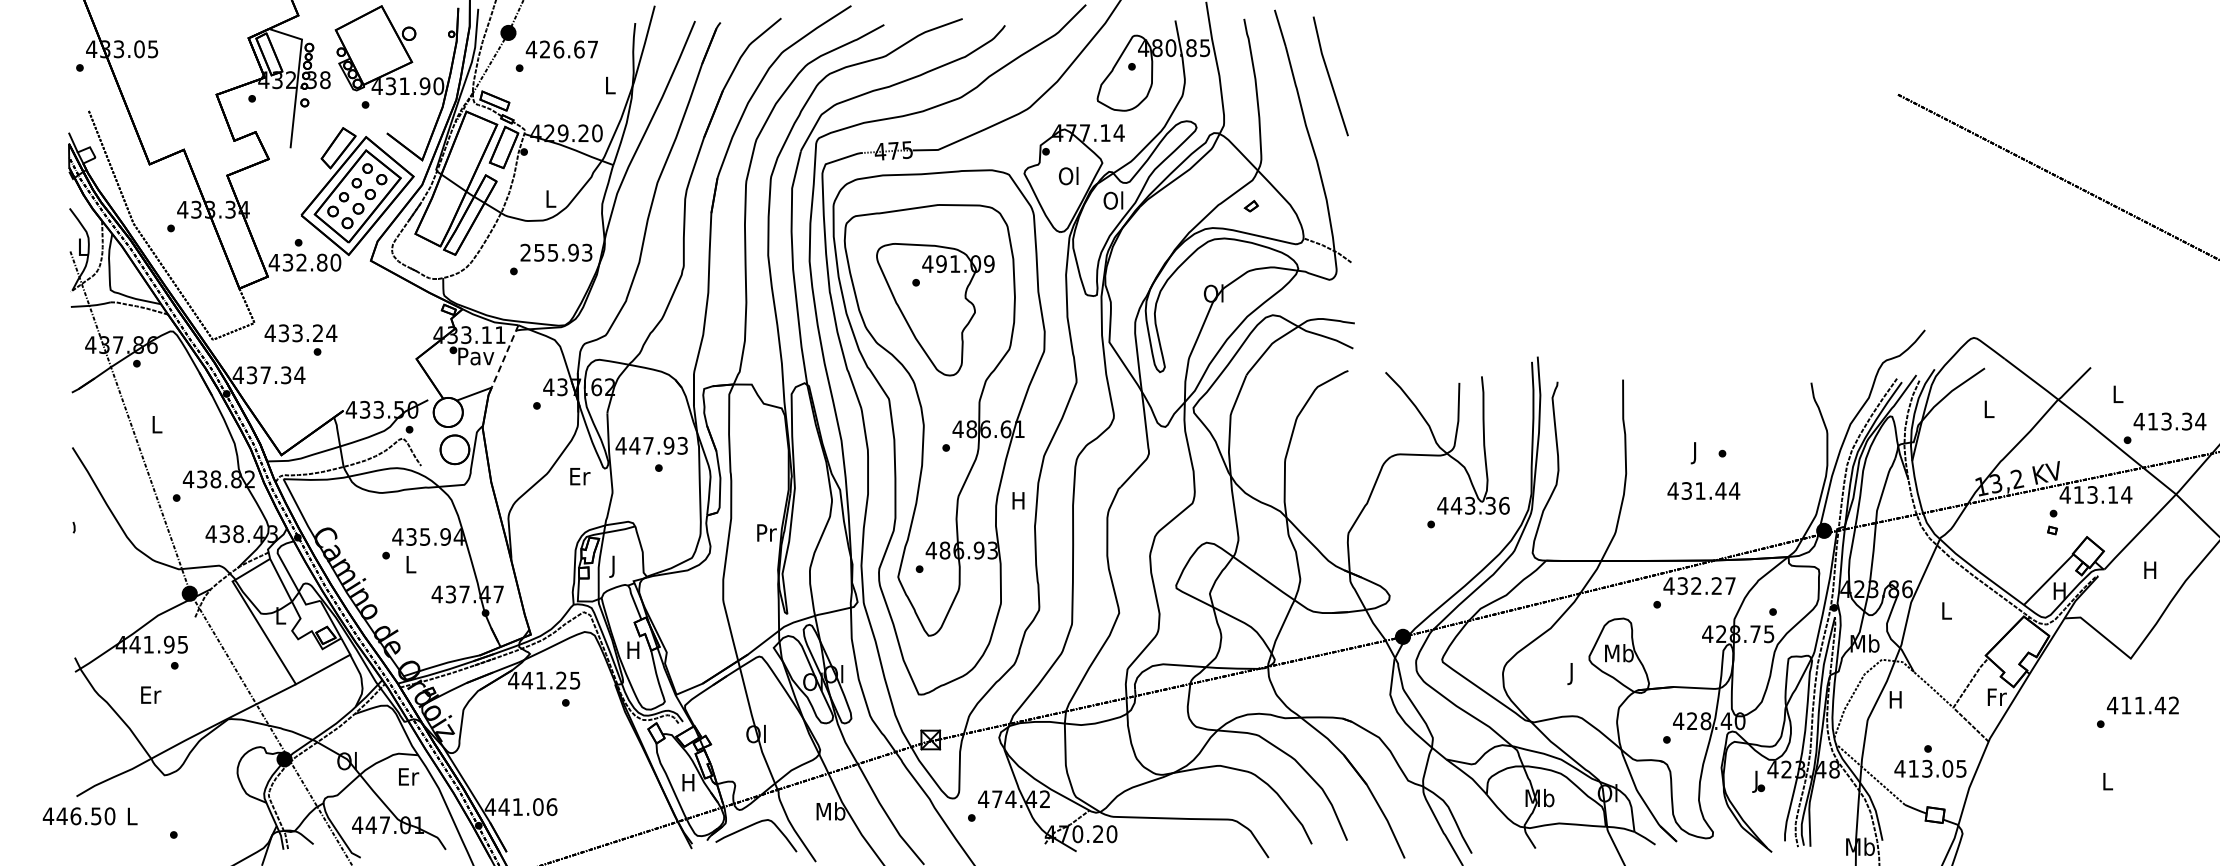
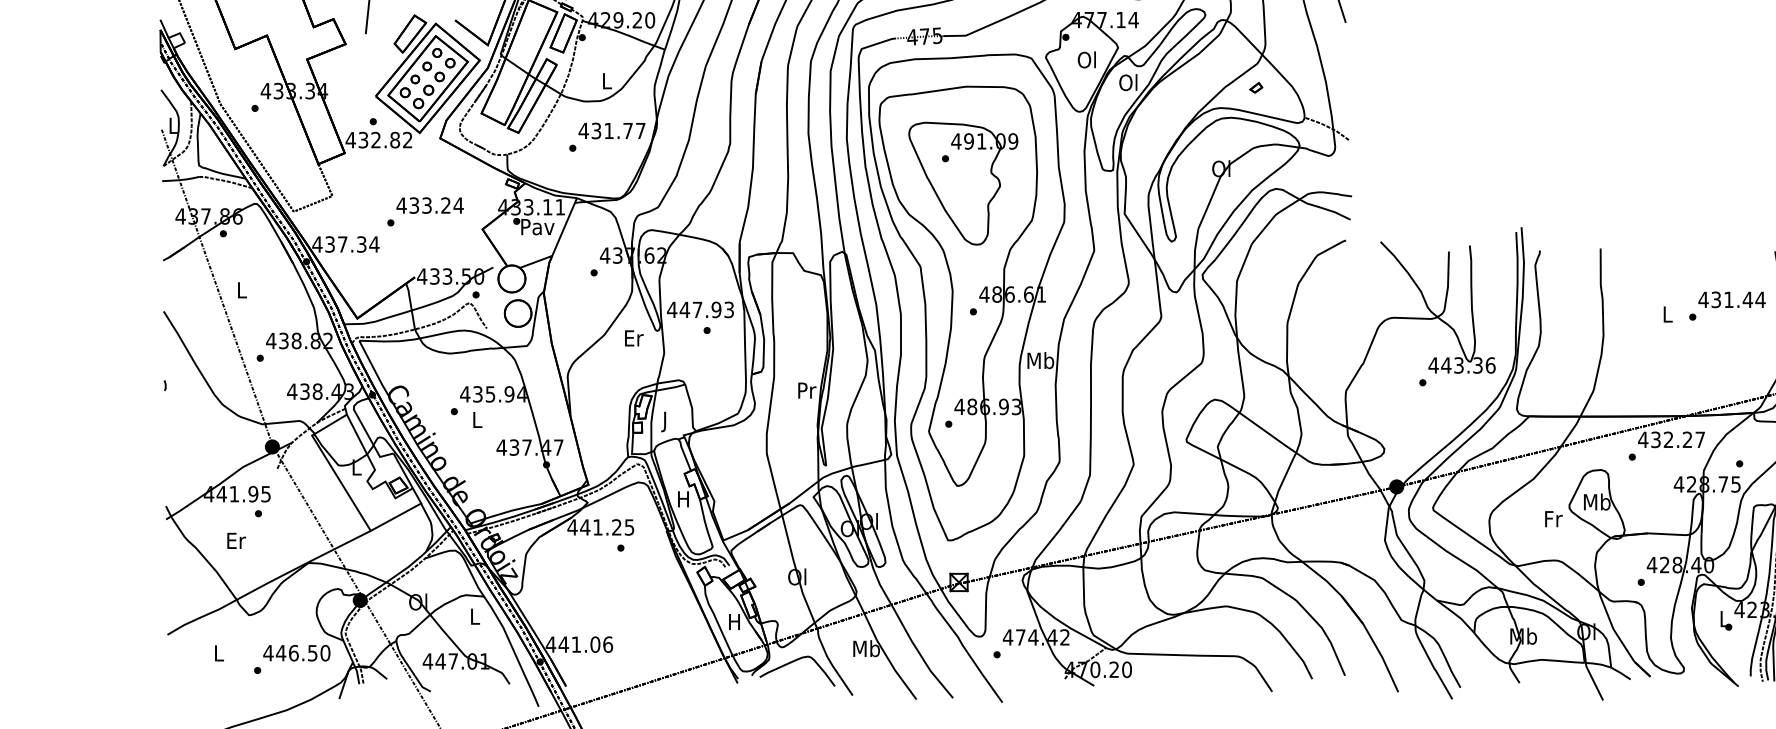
text: (556, 252) -> (612, 130), 255.93 -> 431.77
text: (335, 262) -> (407, 139), 432.80 -> 432.82
text: (300, 333) -> (429, 205), moved
line: (505, 356) -> (564, 227), dashed -> solid
text: (1695, 453) -> (1667, 316), J -> L
text: (1703, 490) -> (1731, 299), moved
text: (1018, 500) -> (1040, 360), H -> Mb
text: (1572, 674) -> (1553, 521), J -> Fr
text: (409, 776) -> (476, 616), Er -> L
text: (1754, 781) -> (1722, 620), J -> L
text: (78, 816) -> (296, 653), moved

